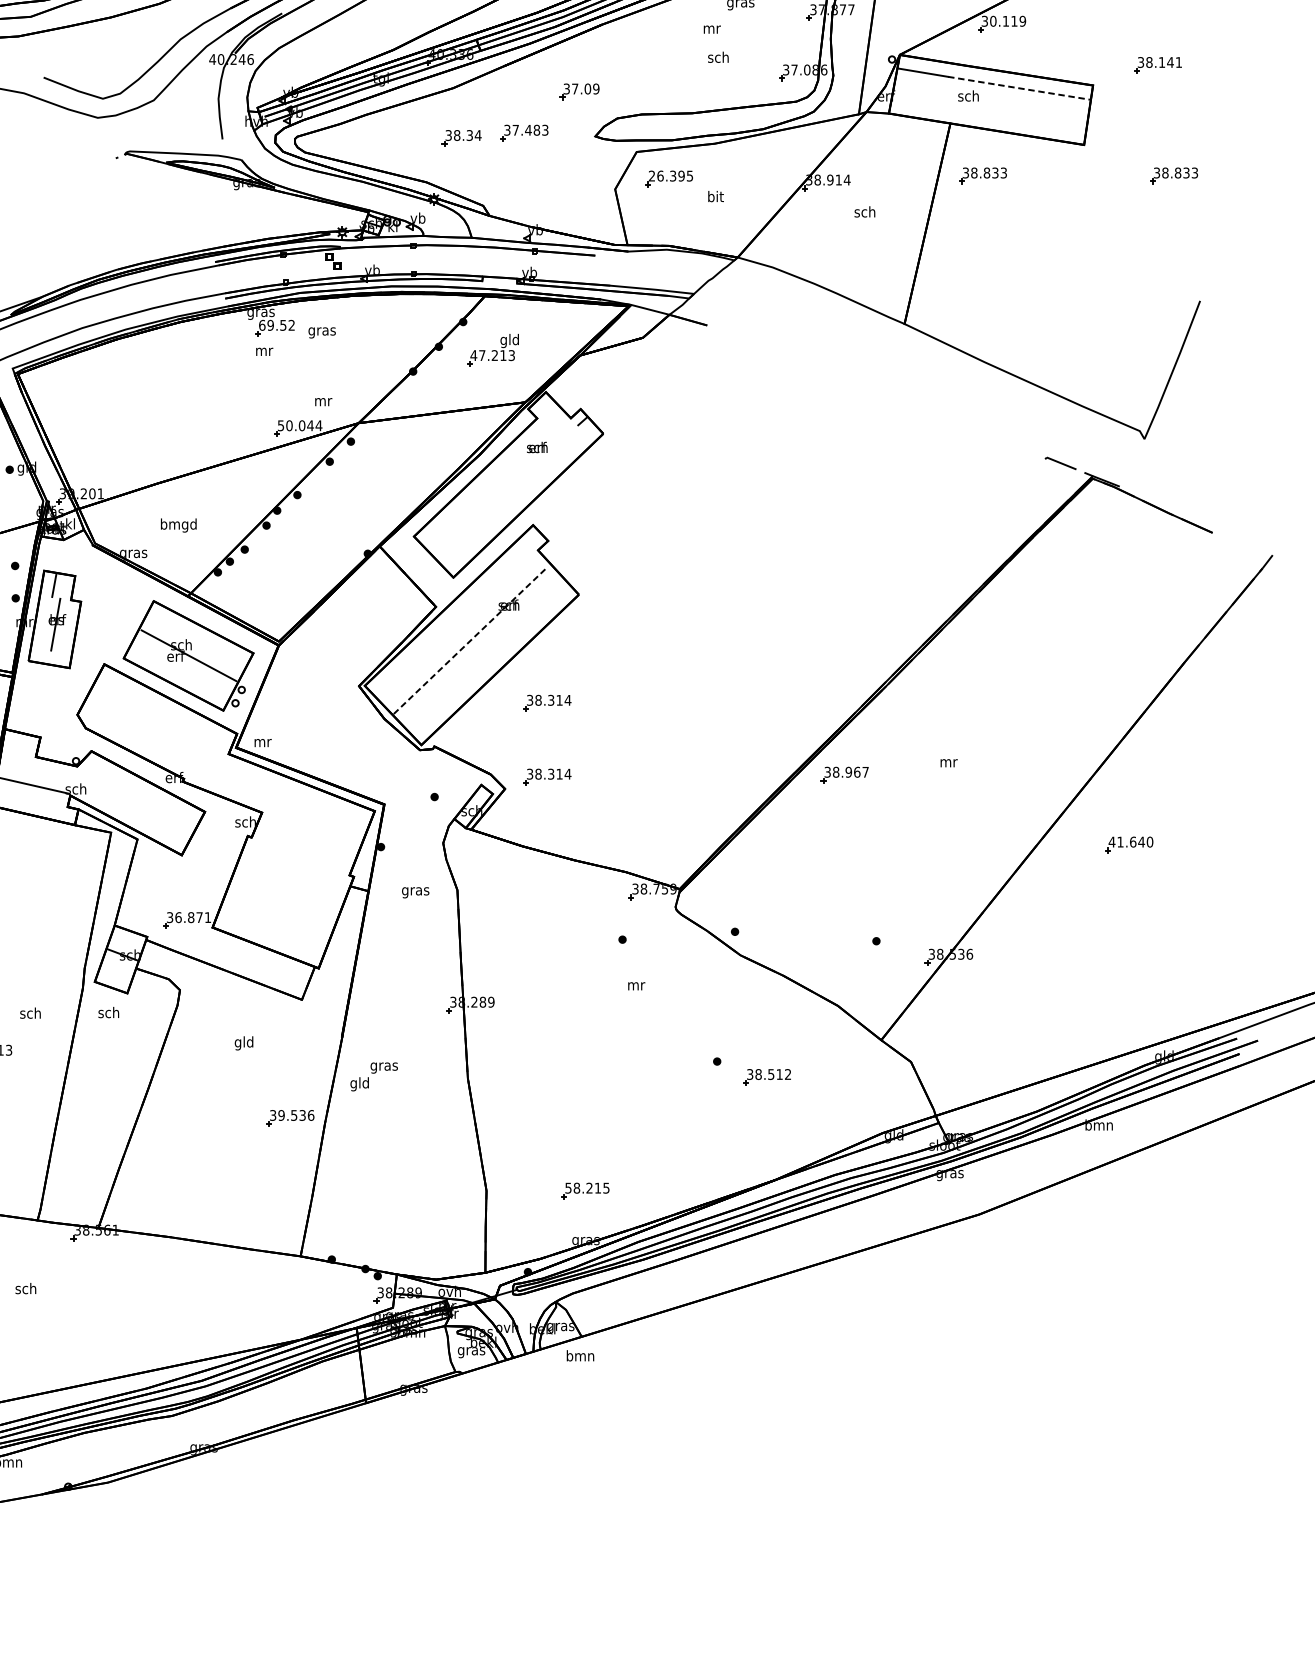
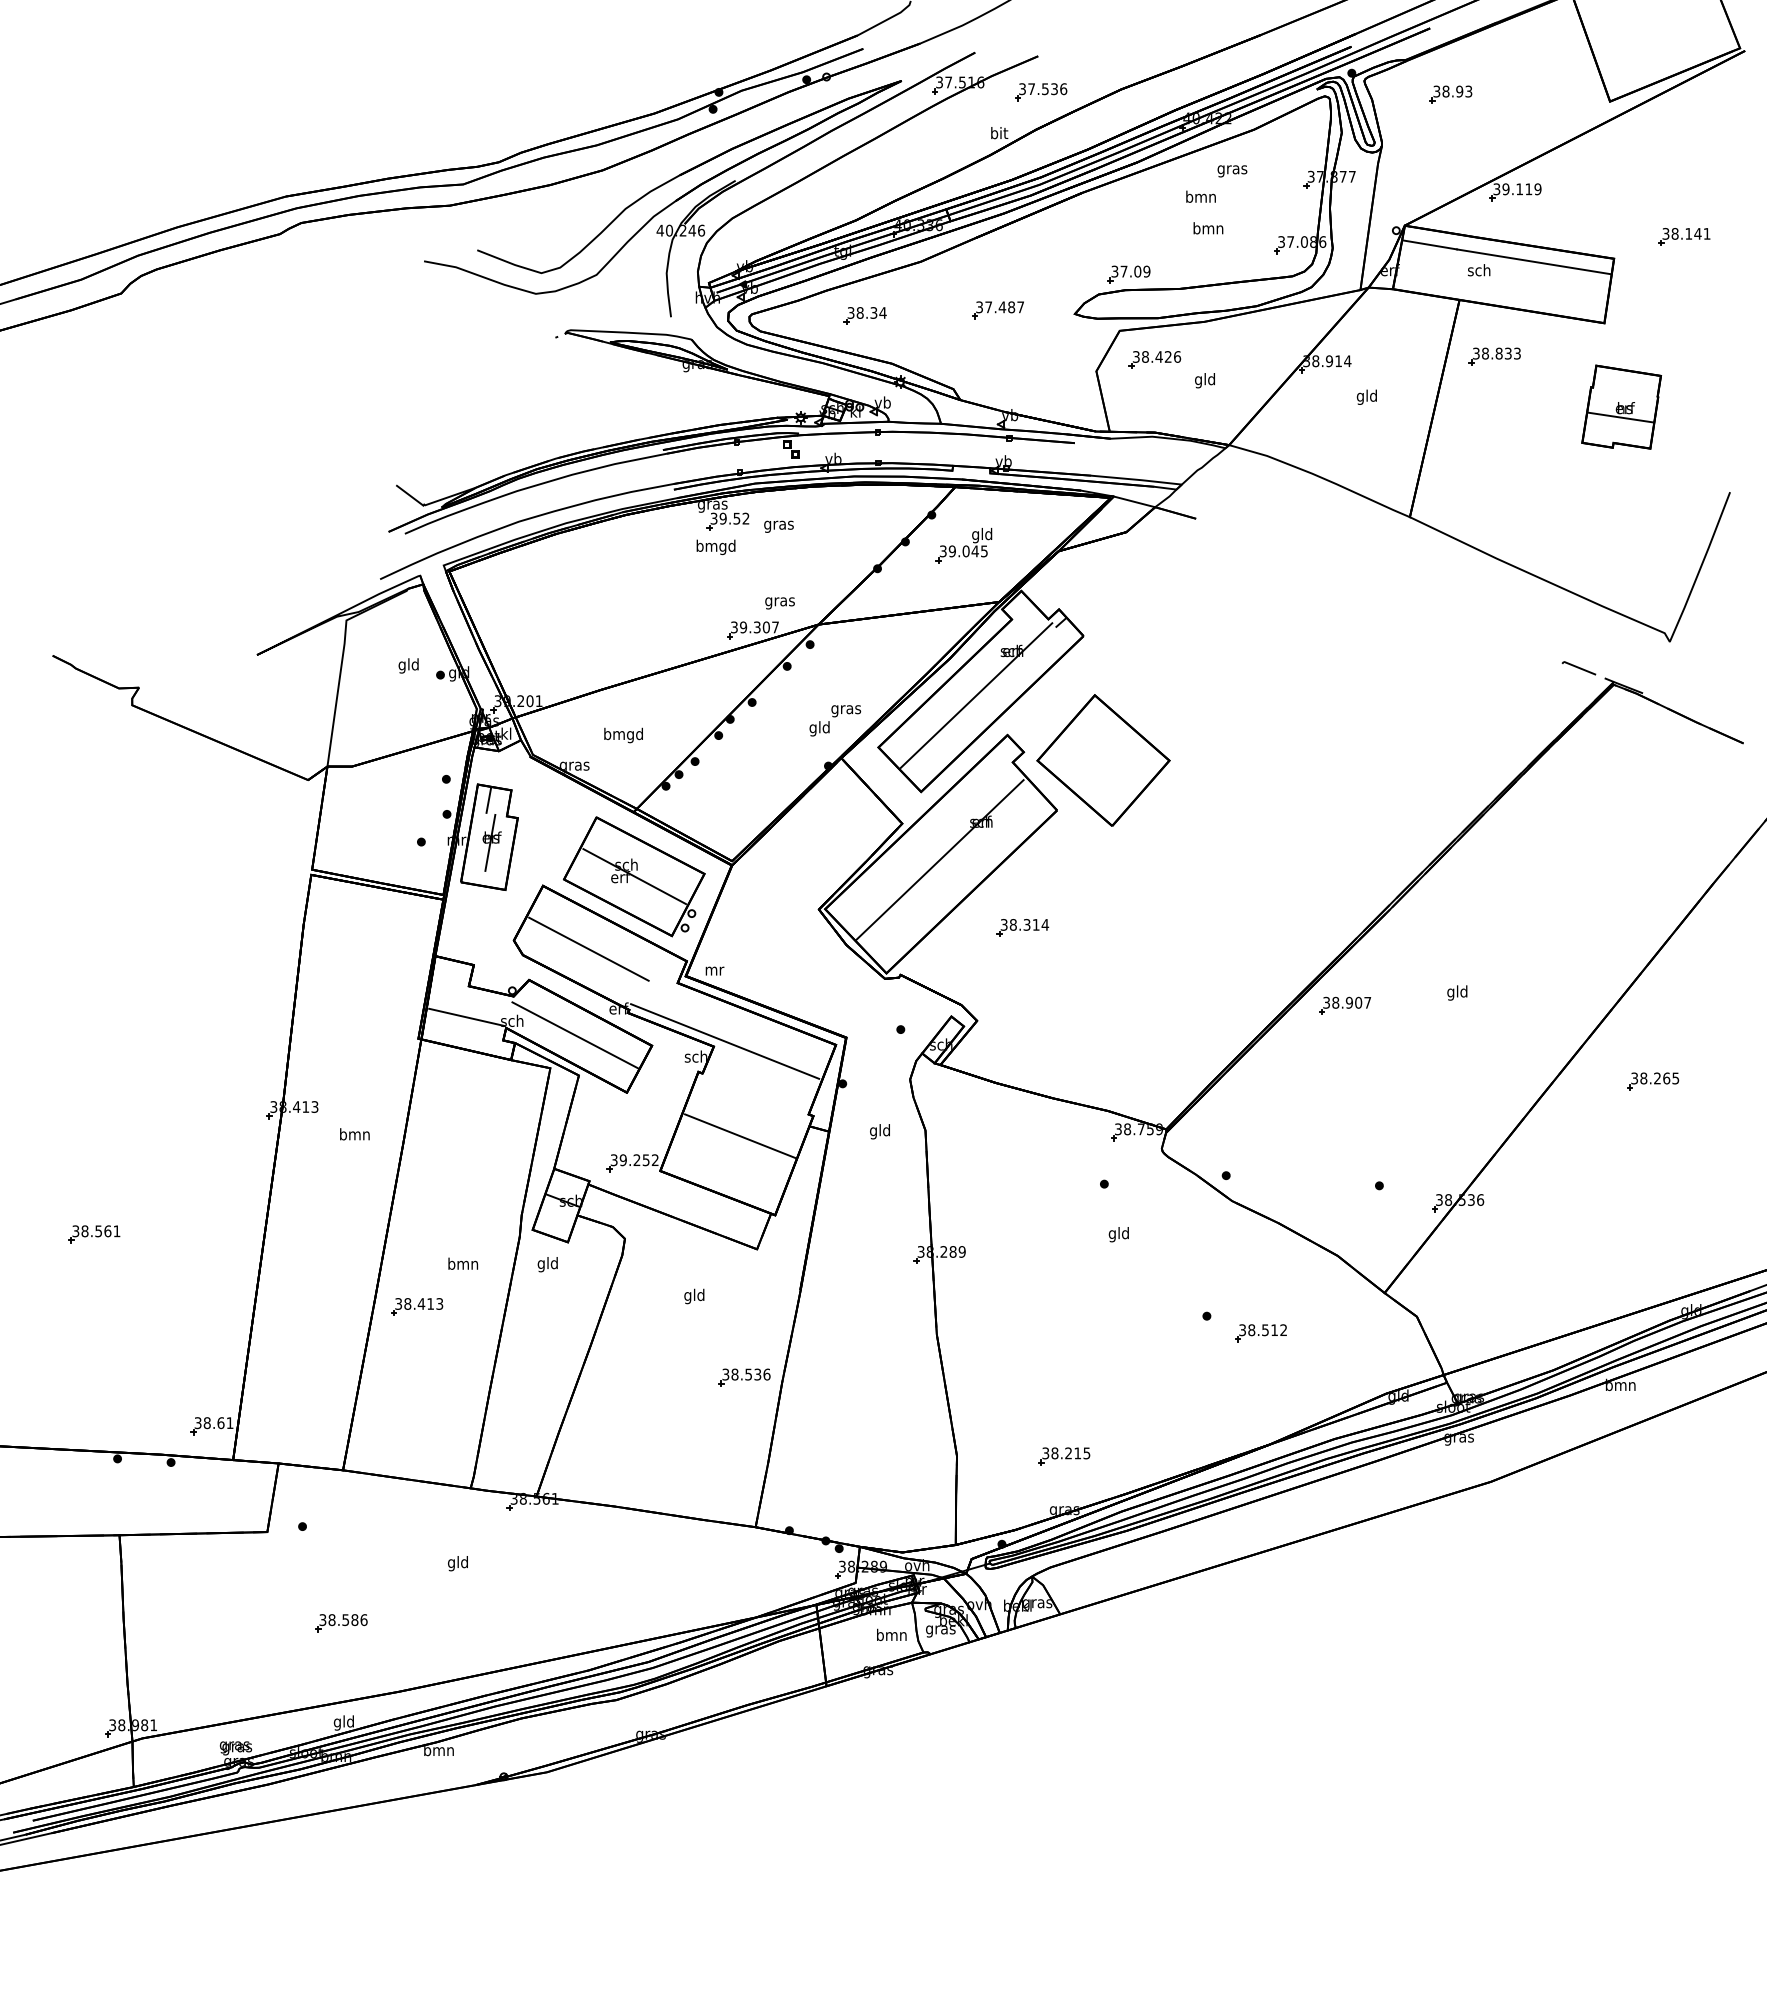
text: (992, 21) -> (1505, 189), 30.119 -> 39.119
text: (711, 27) -> (1200, 196), mr -> bmn
text: (718, 57) -> (1208, 228), sch -> bmn
line: (1018, 87) -> (1533, 261), dashed -> solid
part: (579, 91) -> (1128, 274), moved
text: (545, 130) -> (1020, 307), 37.483 -> 37.487
part: (461, 137) -> (864, 315), moved
text: (671, 175) -> (1157, 356), 26.395 -> 38.426
part: (1173, 175) -> (1701, 356), removed
text: (714, 197) -> (1204, 380), bit -> gld
text: (864, 212) -> (1366, 396), sch -> gld
part: (1099, 221) -> (1621, 406), added
text: (261, 325) -> (713, 518), 69.52 -> 39.52
text: (263, 351) -> (715, 547), mr -> bmgd
text: (492, 355) -> (963, 551), 47.213 -> 39.045
text: (322, 403) -> (779, 603), mr -> gras
text: (300, 425) -> (755, 627), 50.044 -> 39.307
line: (504, 488) -> (976, 695), added
part: (621, 548) -> (1103, 760), added
line: (471, 639) -> (940, 859), dashed -> solid
line: (146, 722) -> (588, 948), added
text: (948, 762) -> (1457, 992), mr -> gld
text: (857, 771) -> (1358, 1002), 38.967 -> 38.907
part: (546, 776) -> (1022, 1007), removed
line: (134, 802) -> (575, 1035), added
line: (272, 807) -> (725, 1041), added
text: (1130, 842) -> (1654, 1078), 41.640 -> 38.265
text: (415, 891) -> (880, 1131), gras -> gld
line: (286, 894) -> (740, 1135), added
text: (192, 917) -> (638, 1160), 36.871 -> 39.252
text: (635, 986) -> (1118, 1234), mr -> gld
text: (30, 1012) -> (463, 1263), sch -> bmn
text: (108, 1013) -> (547, 1264), sch -> gld
text: (374, 1076) -> (835, 720), moved
text: (281, 1115) -> (734, 1374), 39.536 -> 38.536
text: (568, 1187) -> (1045, 1452), 58.215 -> 38.215
text: (25, 1289) -> (457, 1563), sch -> gld
text: (580, 1355) -> (891, 1634), moved

